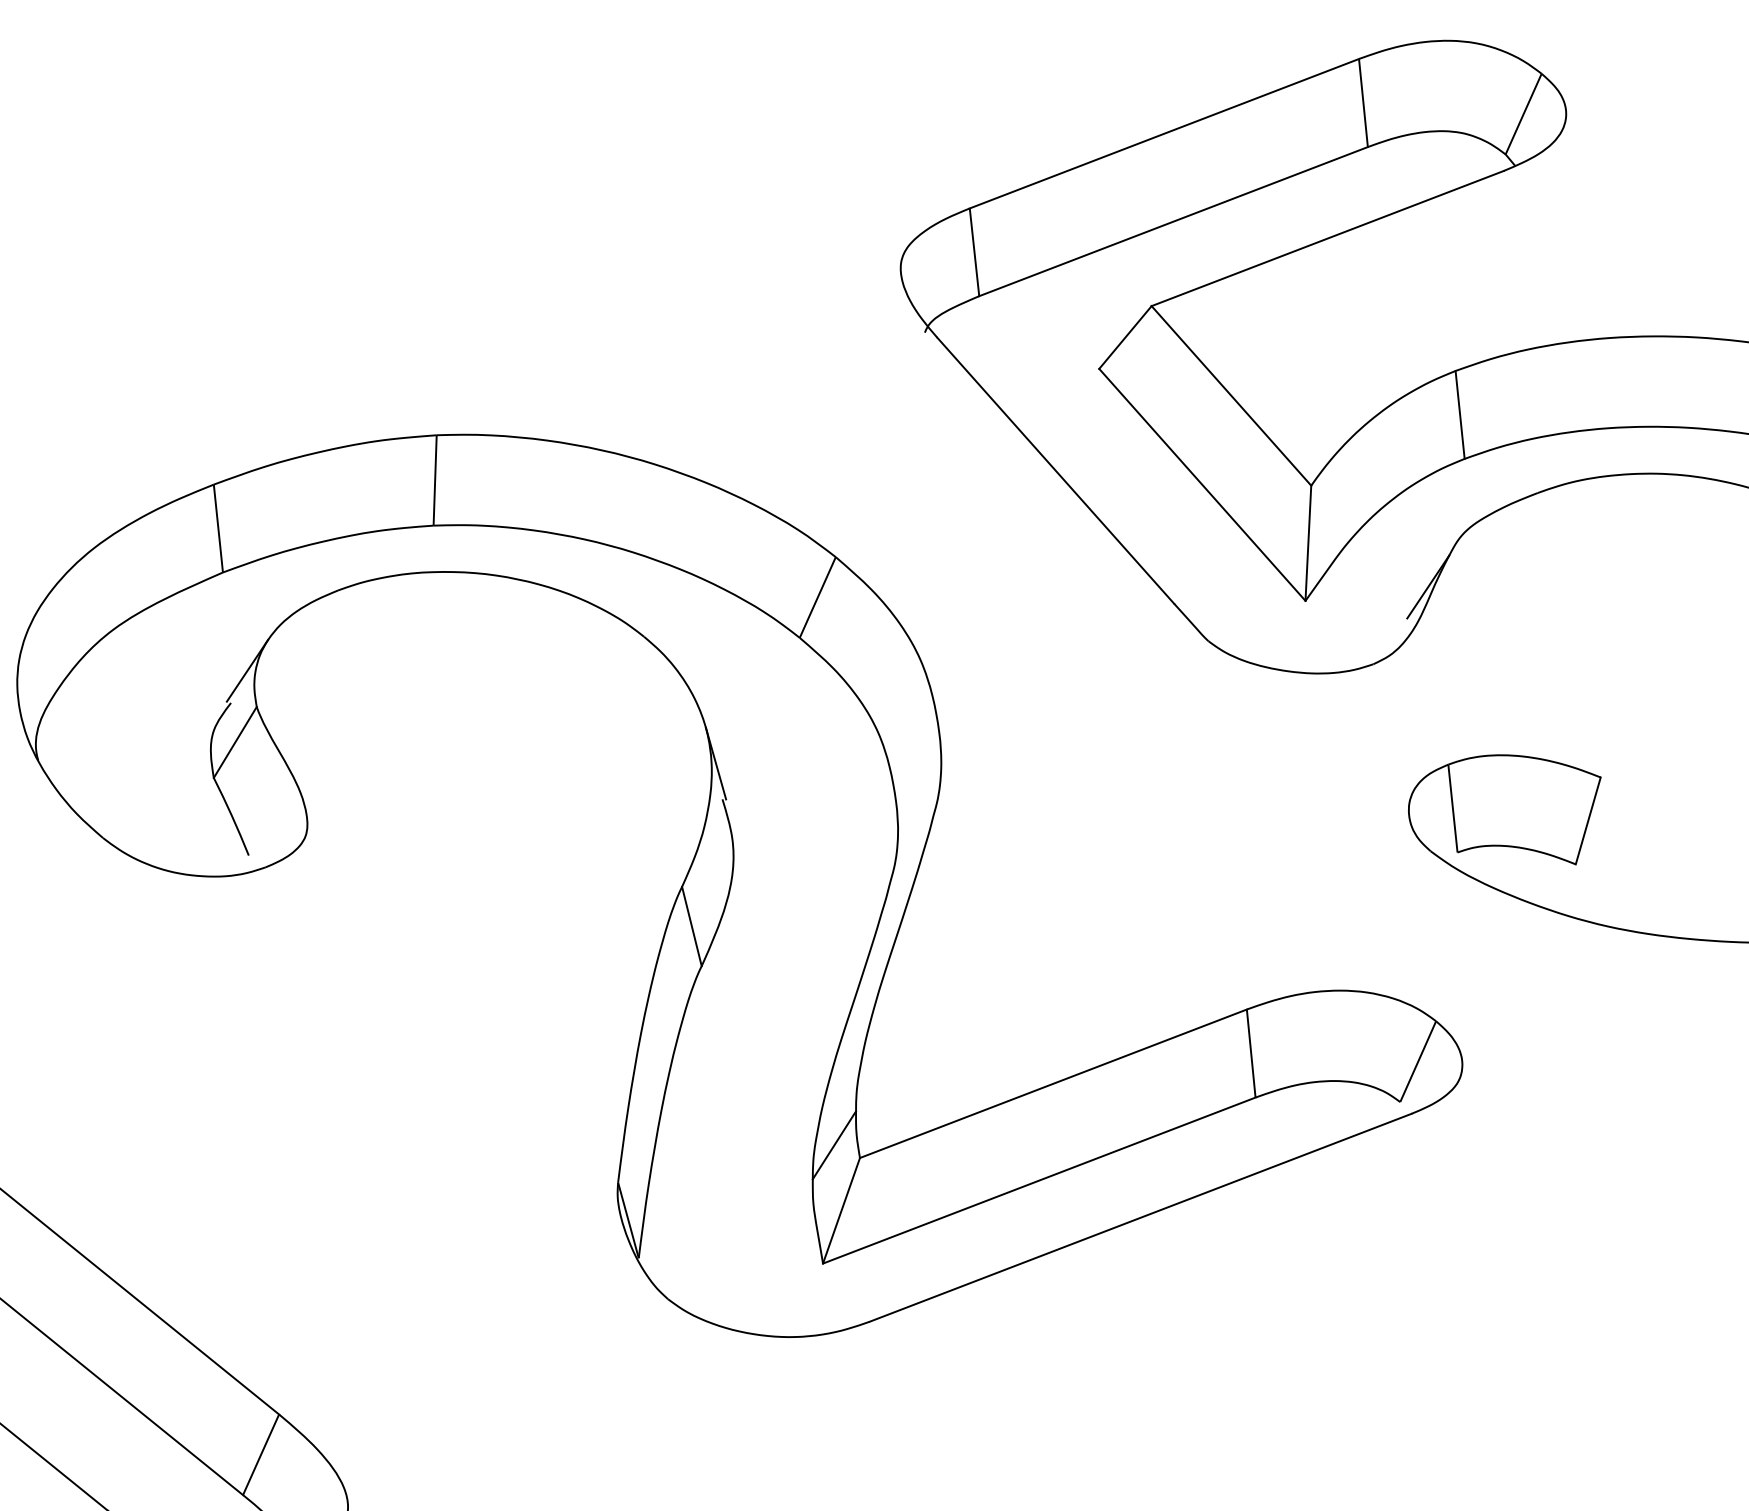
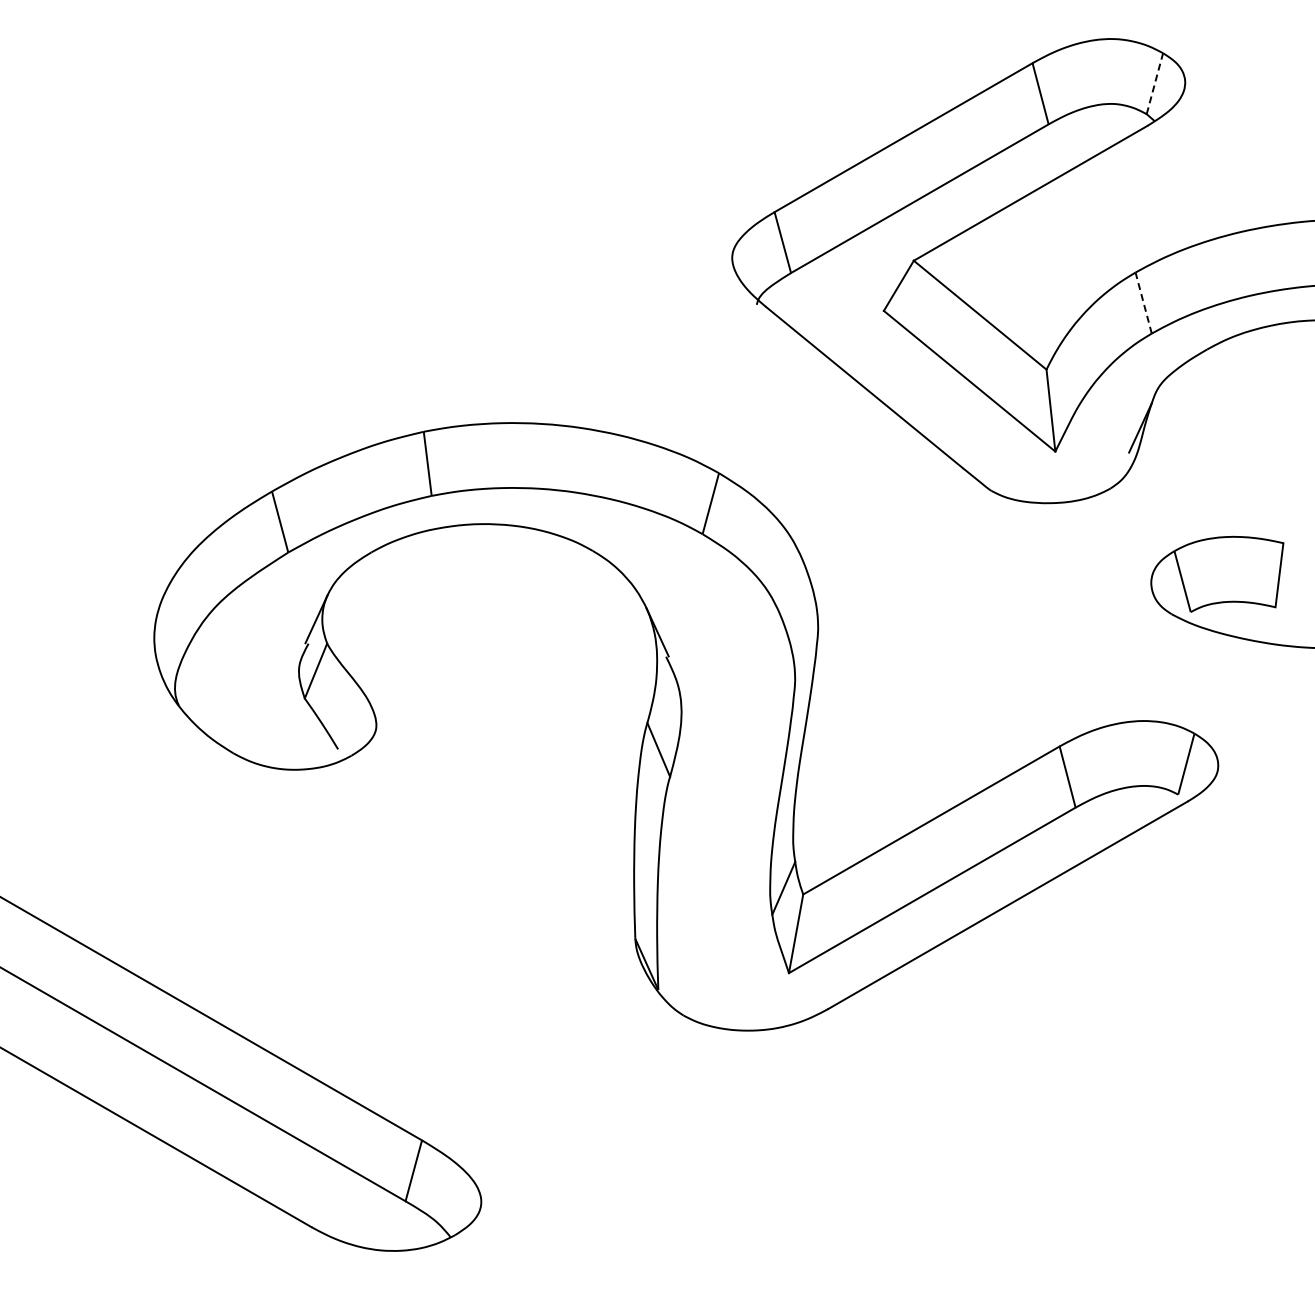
line: (1523, 113) -> (1154, 83), solid -> dashed
line: (1459, 415) -> (1143, 303), solid -> dashed

